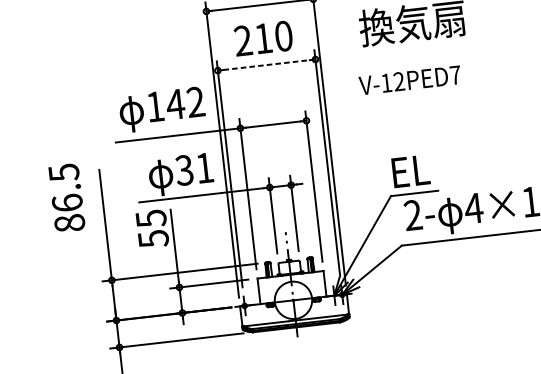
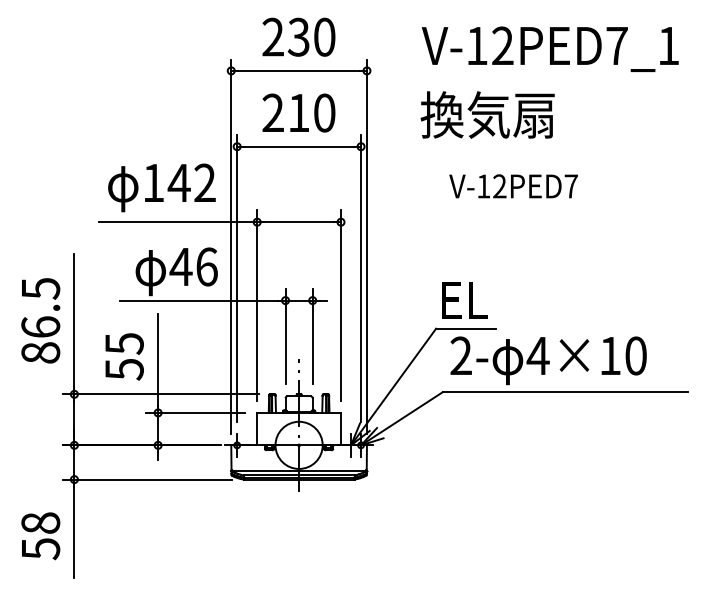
line: (266, 64) -> (299, 146), dashed -> solid
text: (409, 80) -> (513, 186), moved
text: (194, 168) -> (193, 266), 31 -> 46
text: (66, 197) -> (40, 320), moved
text: (152, 228) -> (124, 356), moved

